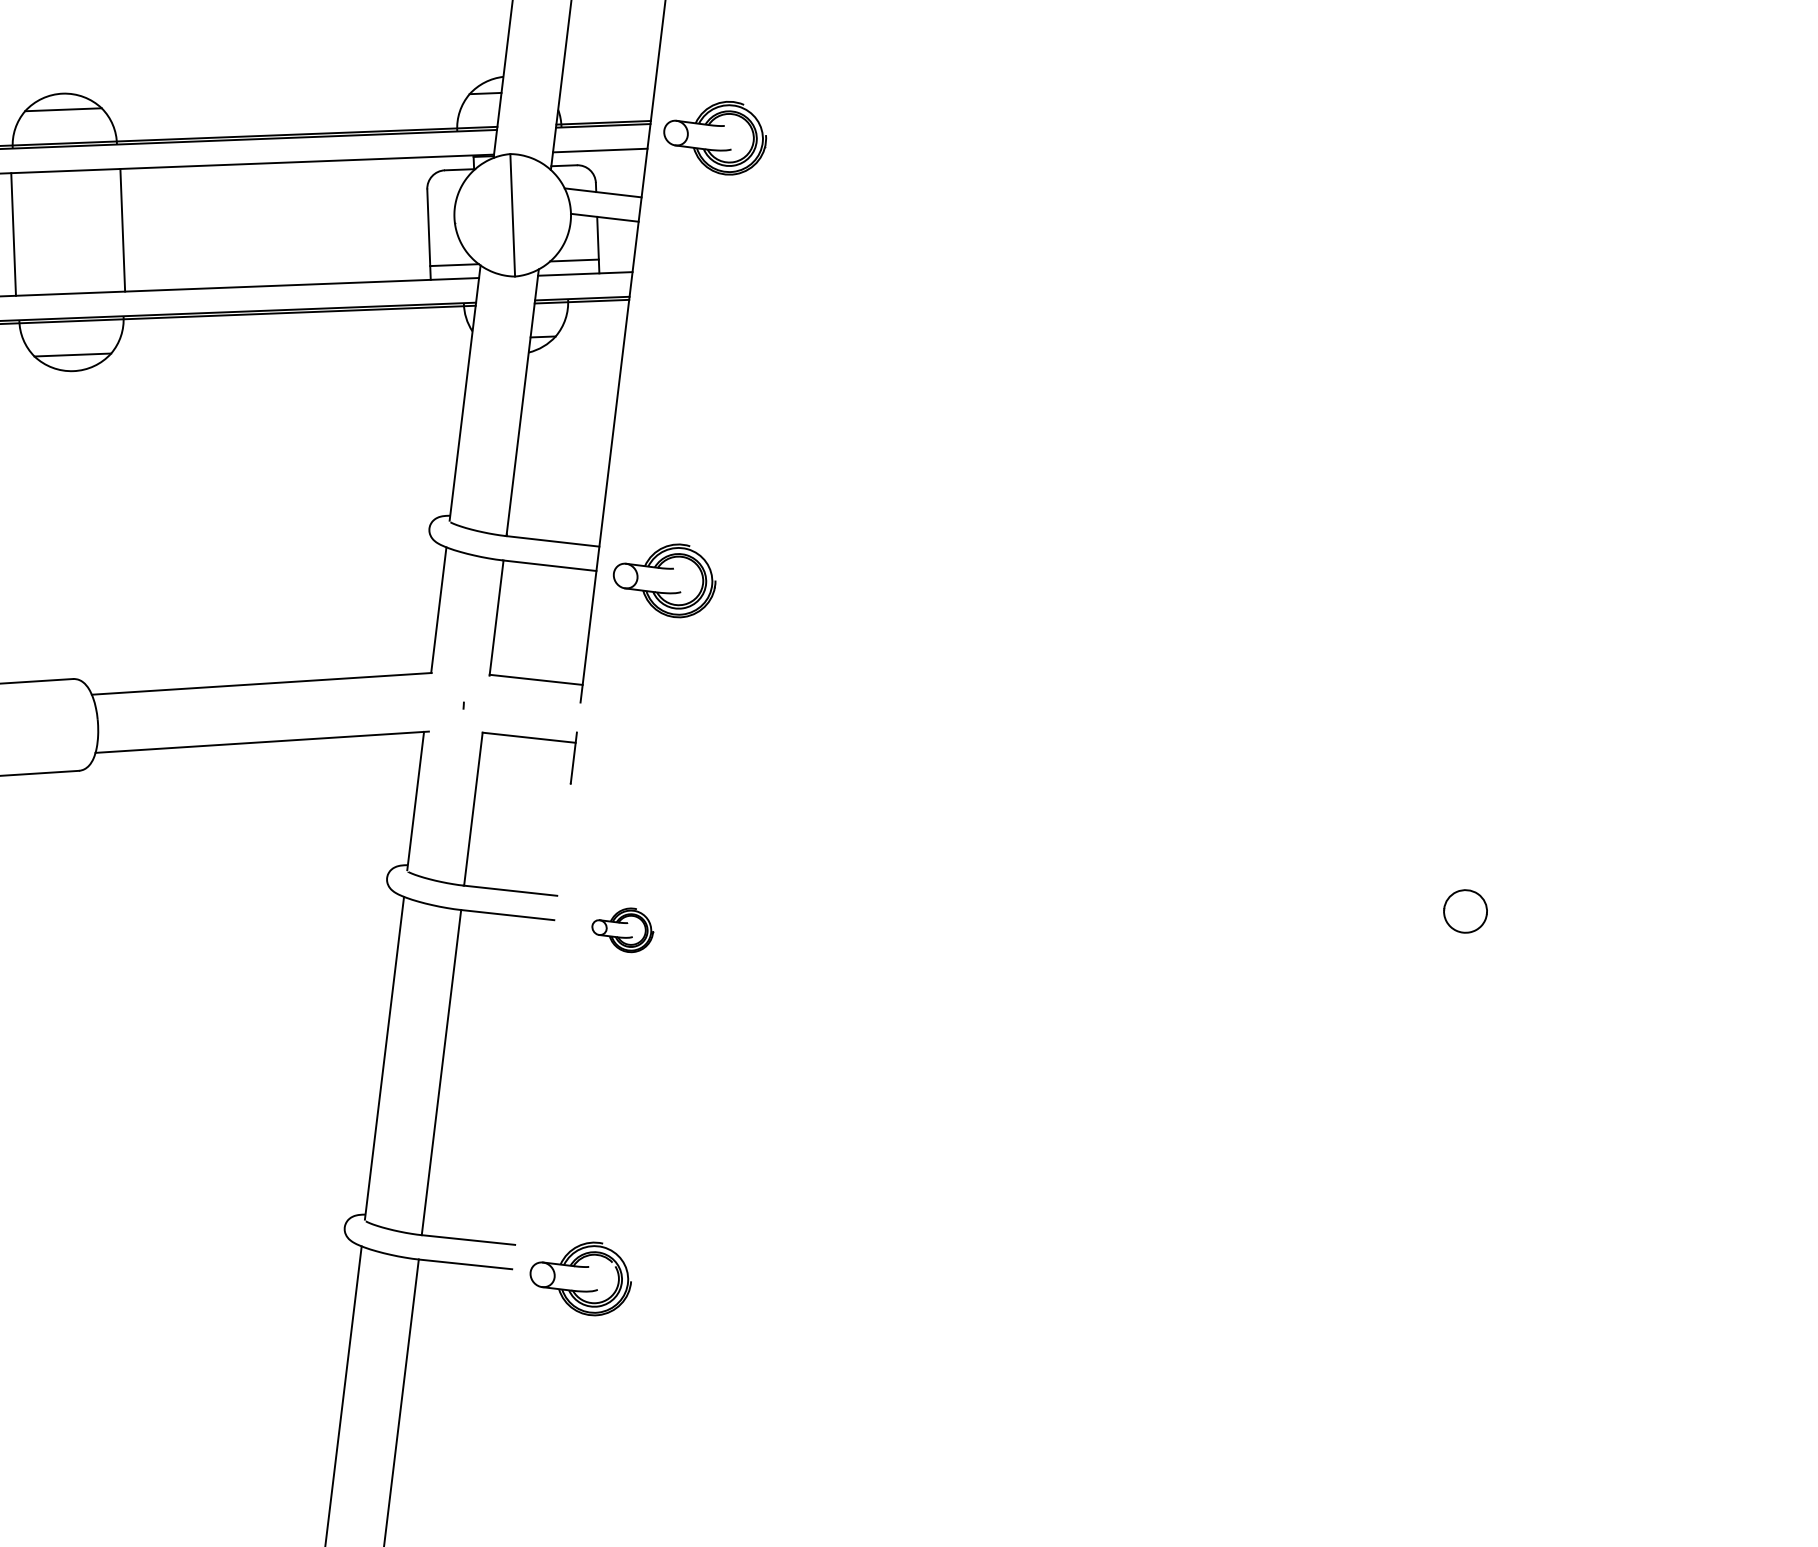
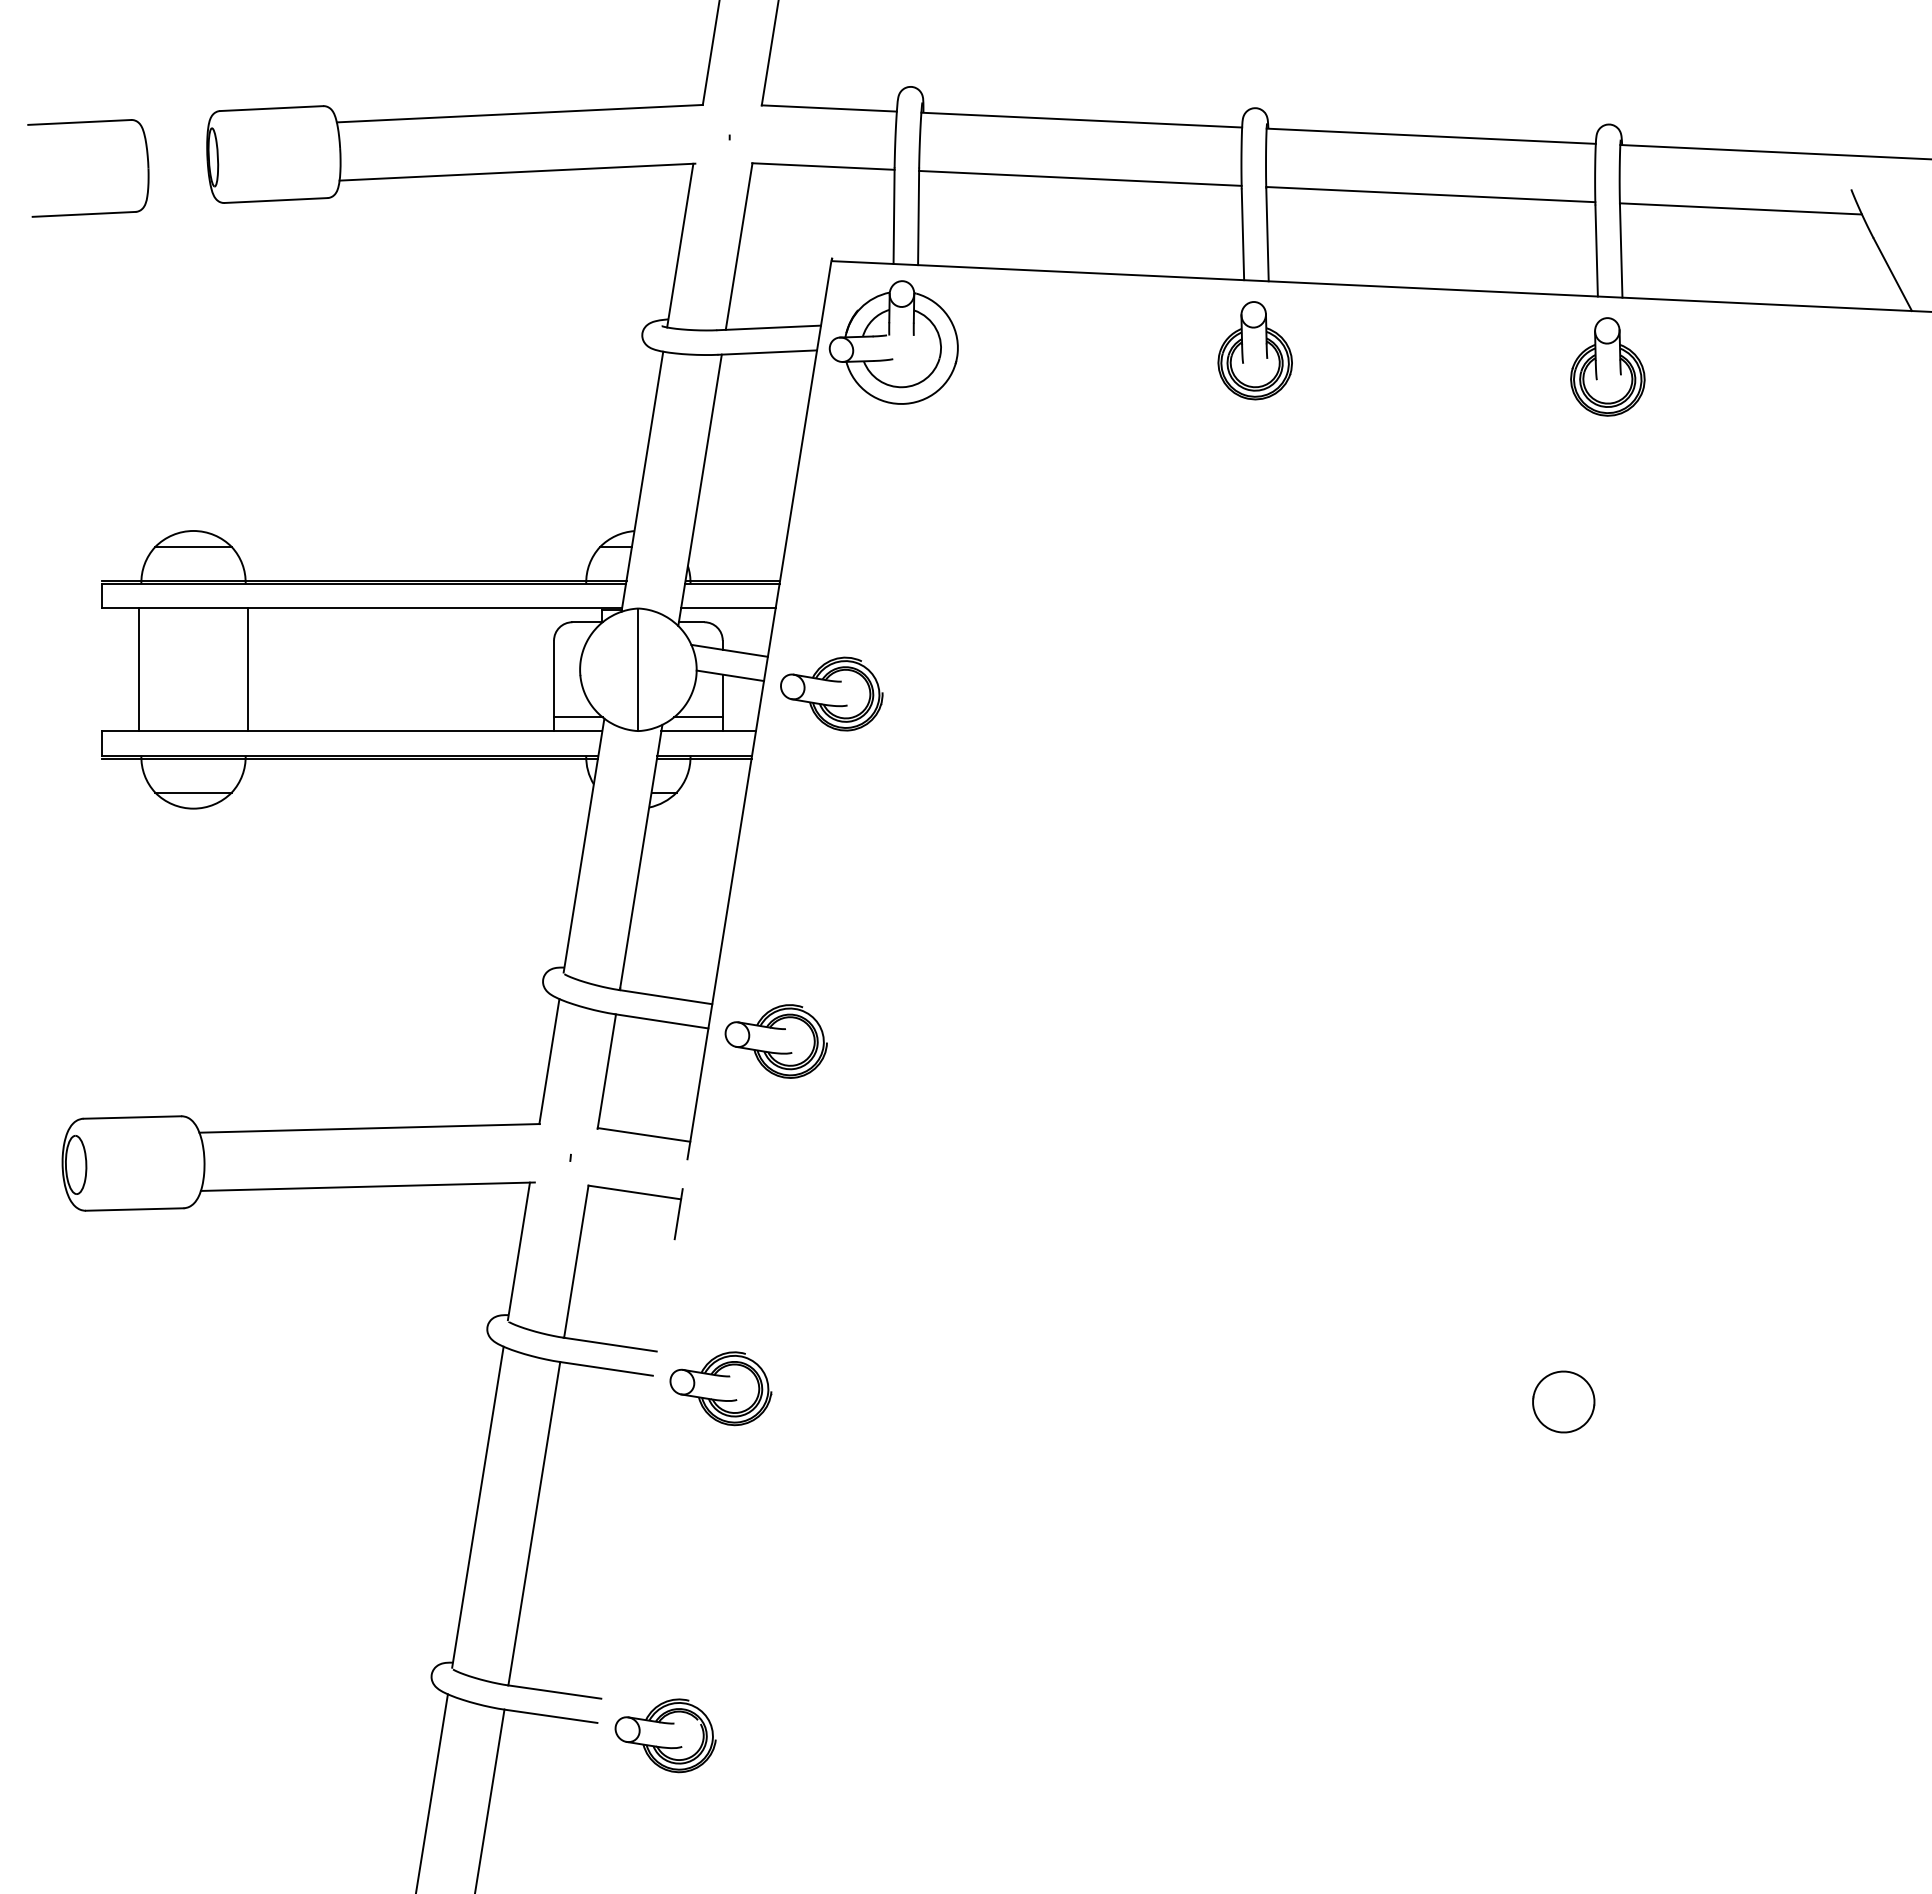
part: (714, 138) -> (831, 693), moved
part: (1465, 910) -> (1563, 1401), size x1.43
part: (622, 930) -> (720, 1388), size x1.67

